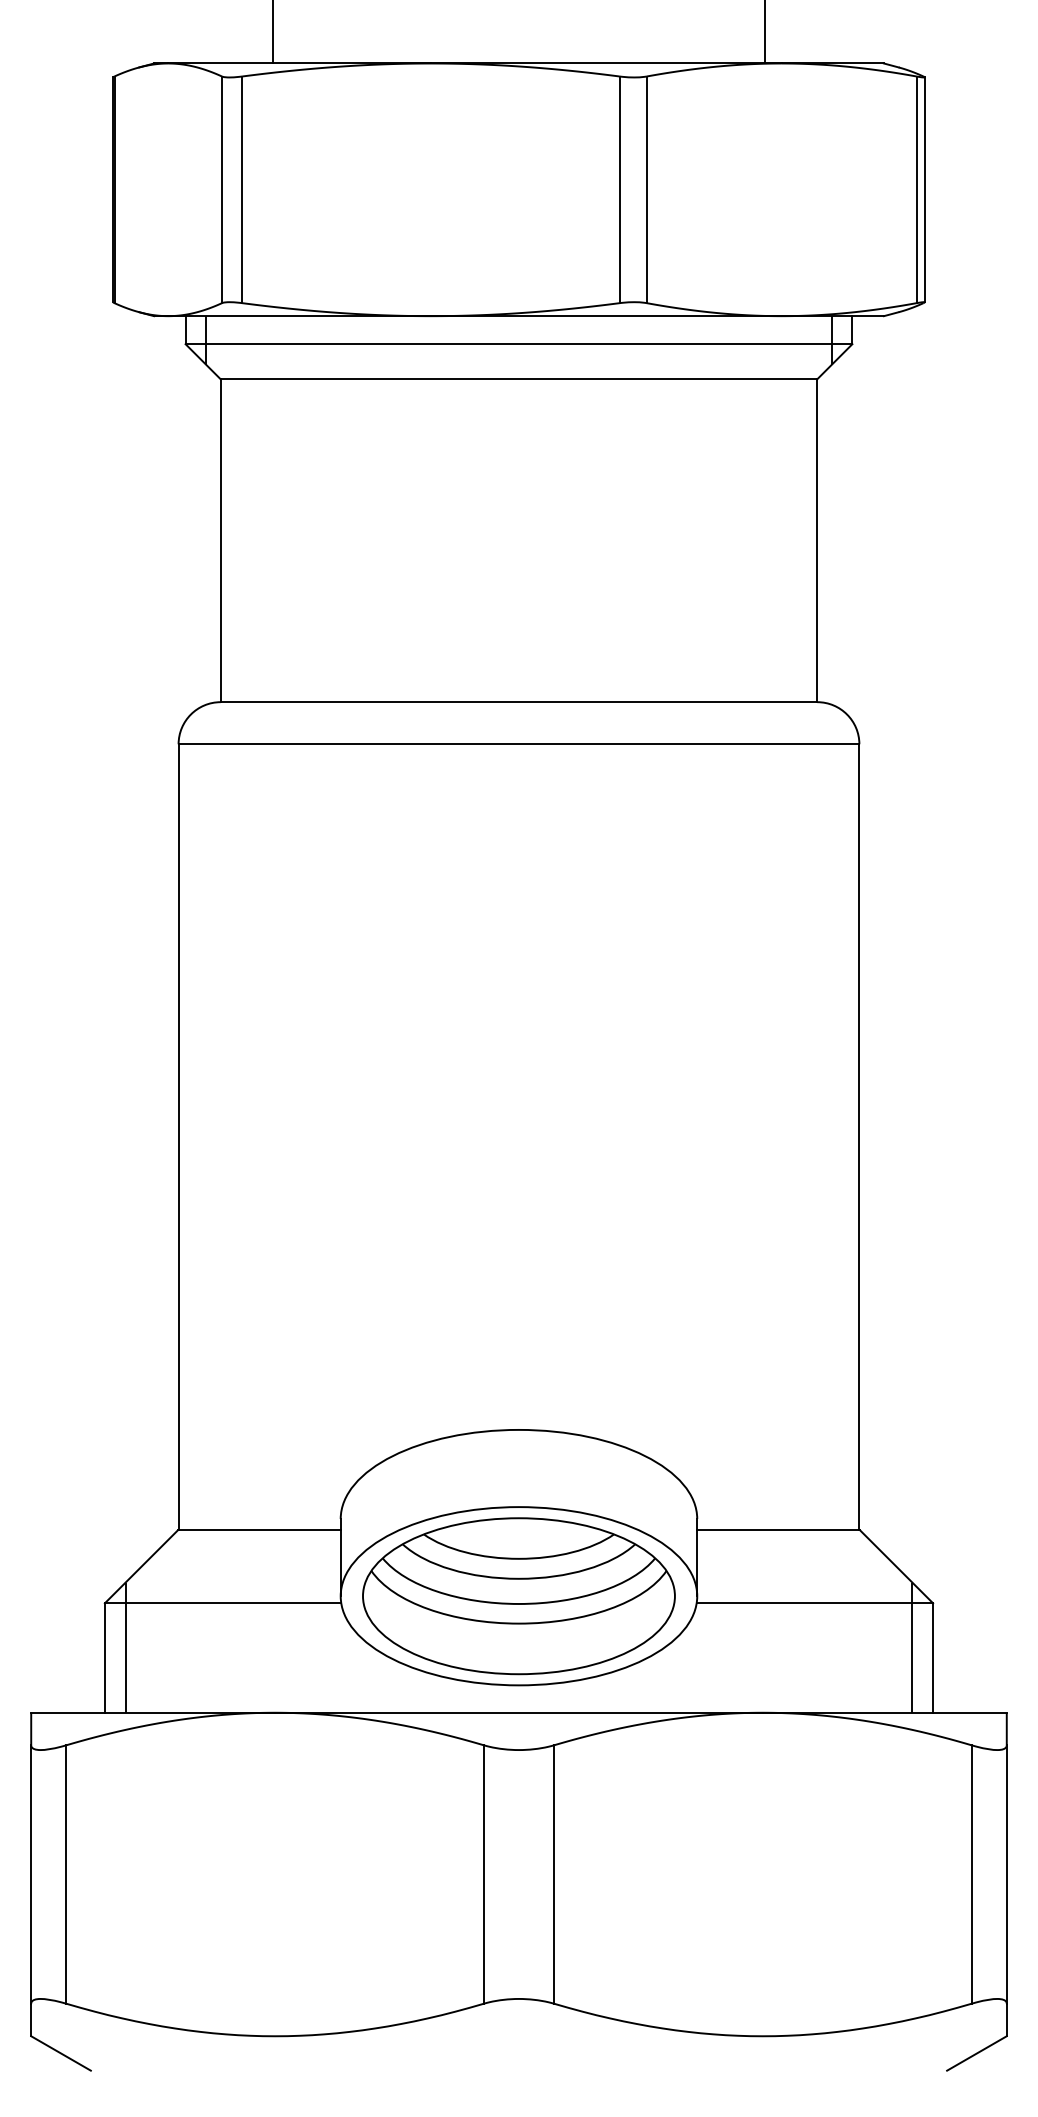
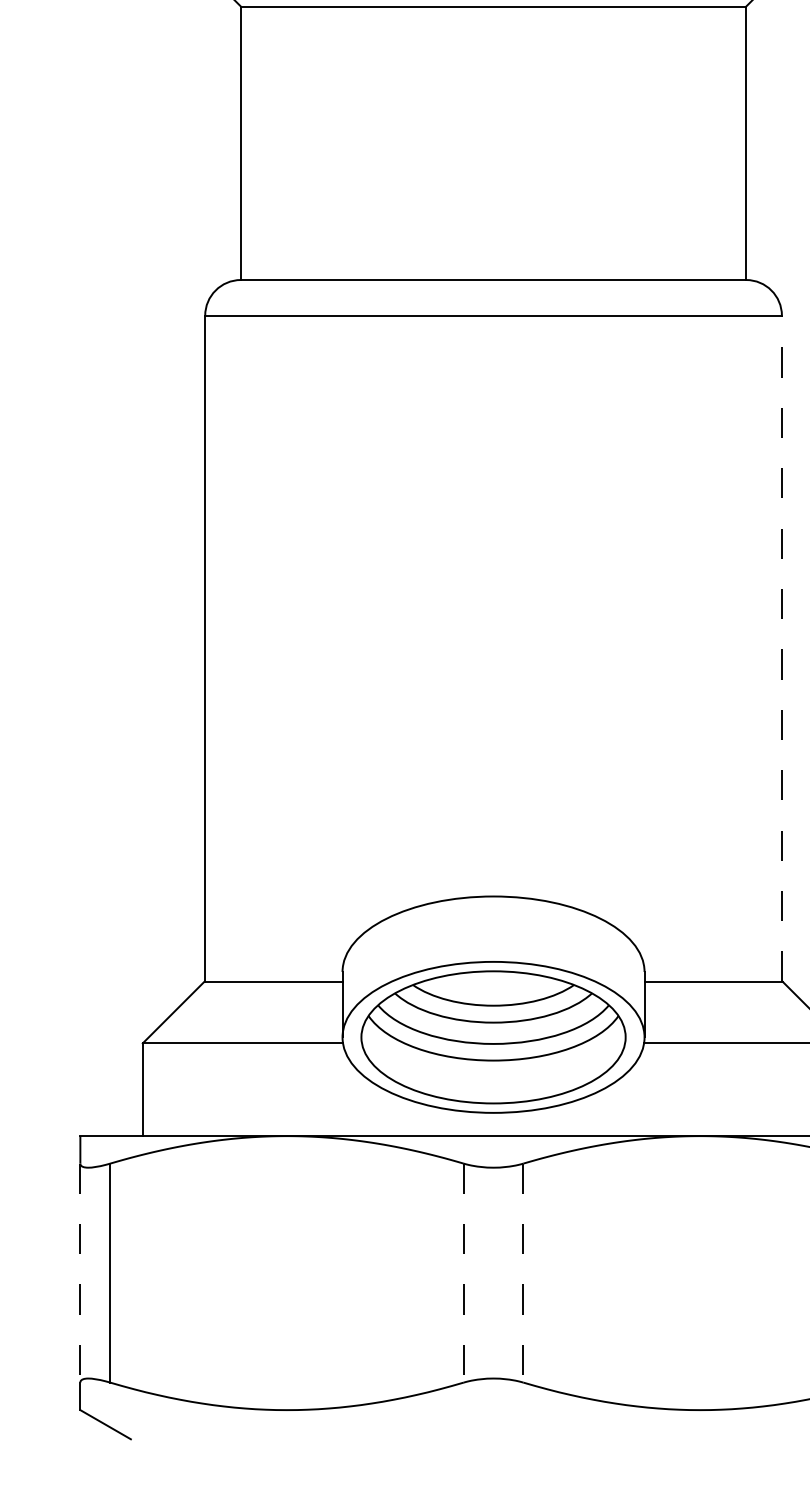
line: (859, 1136) -> (782, 647), solid -> dashed
line: (125, 1647) -> (160, 1080), removed
line: (31, 1875) -> (80, 1273), solid -> dashed
line: (483, 1875) -> (463, 1273), solid -> dashed
line: (554, 1875) -> (523, 1273), solid -> dashed

